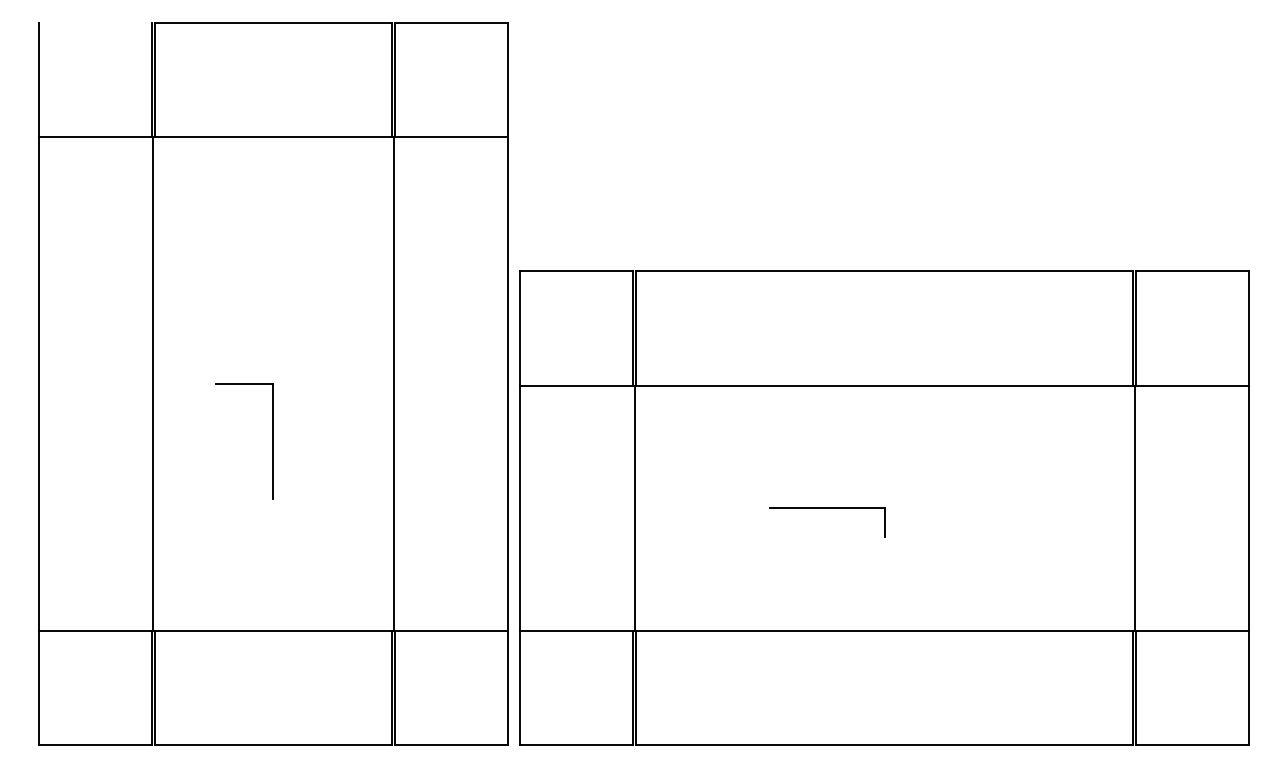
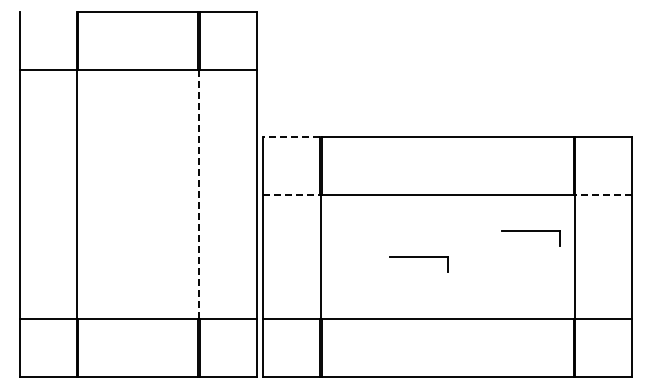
line: (575, 271) -> (291, 137), solid -> dashed
line: (394, 384) -> (199, 194), solid -> dashed
line: (575, 385) -> (291, 195), solid -> dashed
line: (1192, 385) -> (603, 195), solid -> dashed
part: (271, 441) -> (137, 223), removed
part: (1047, 457) -> (530, 231), added

